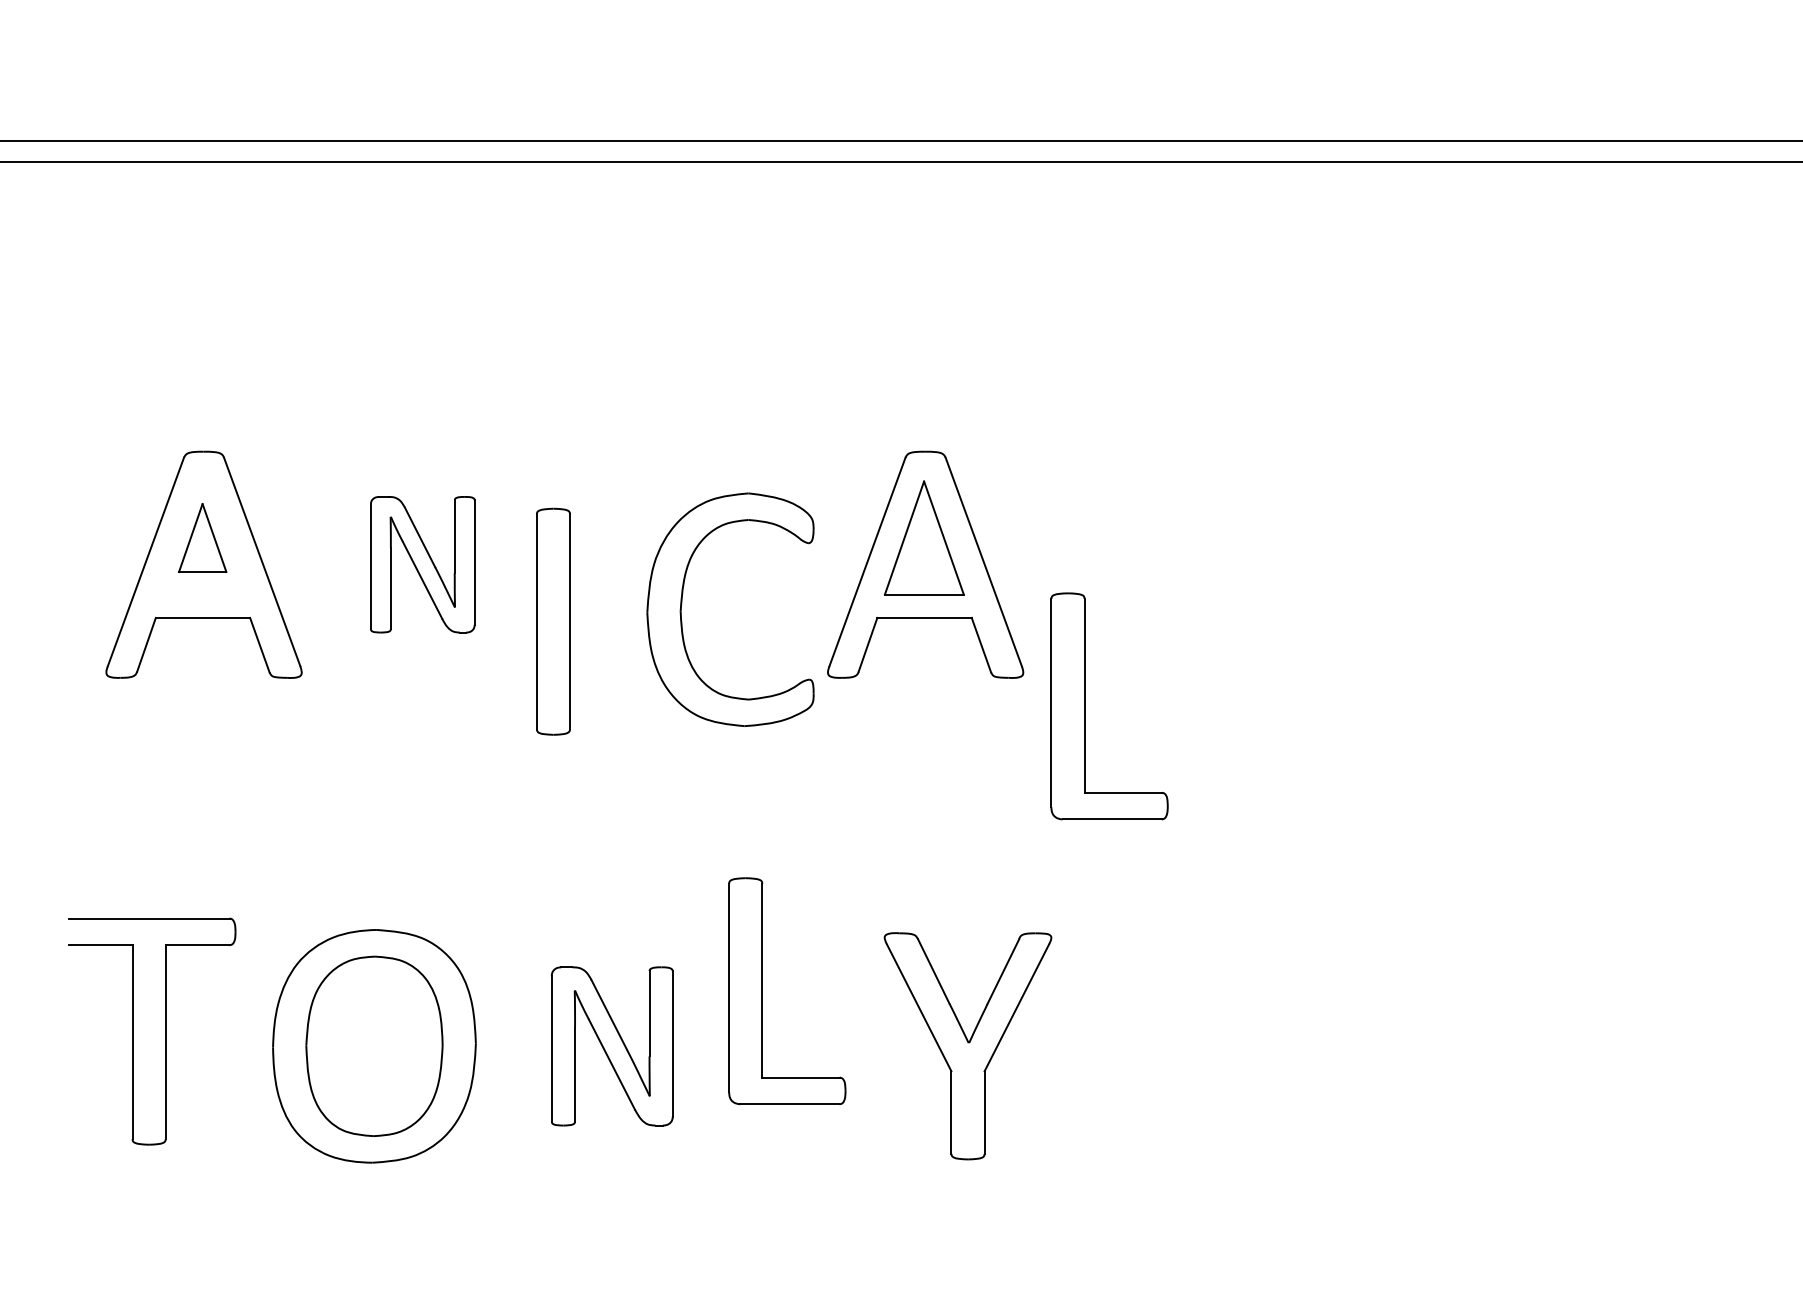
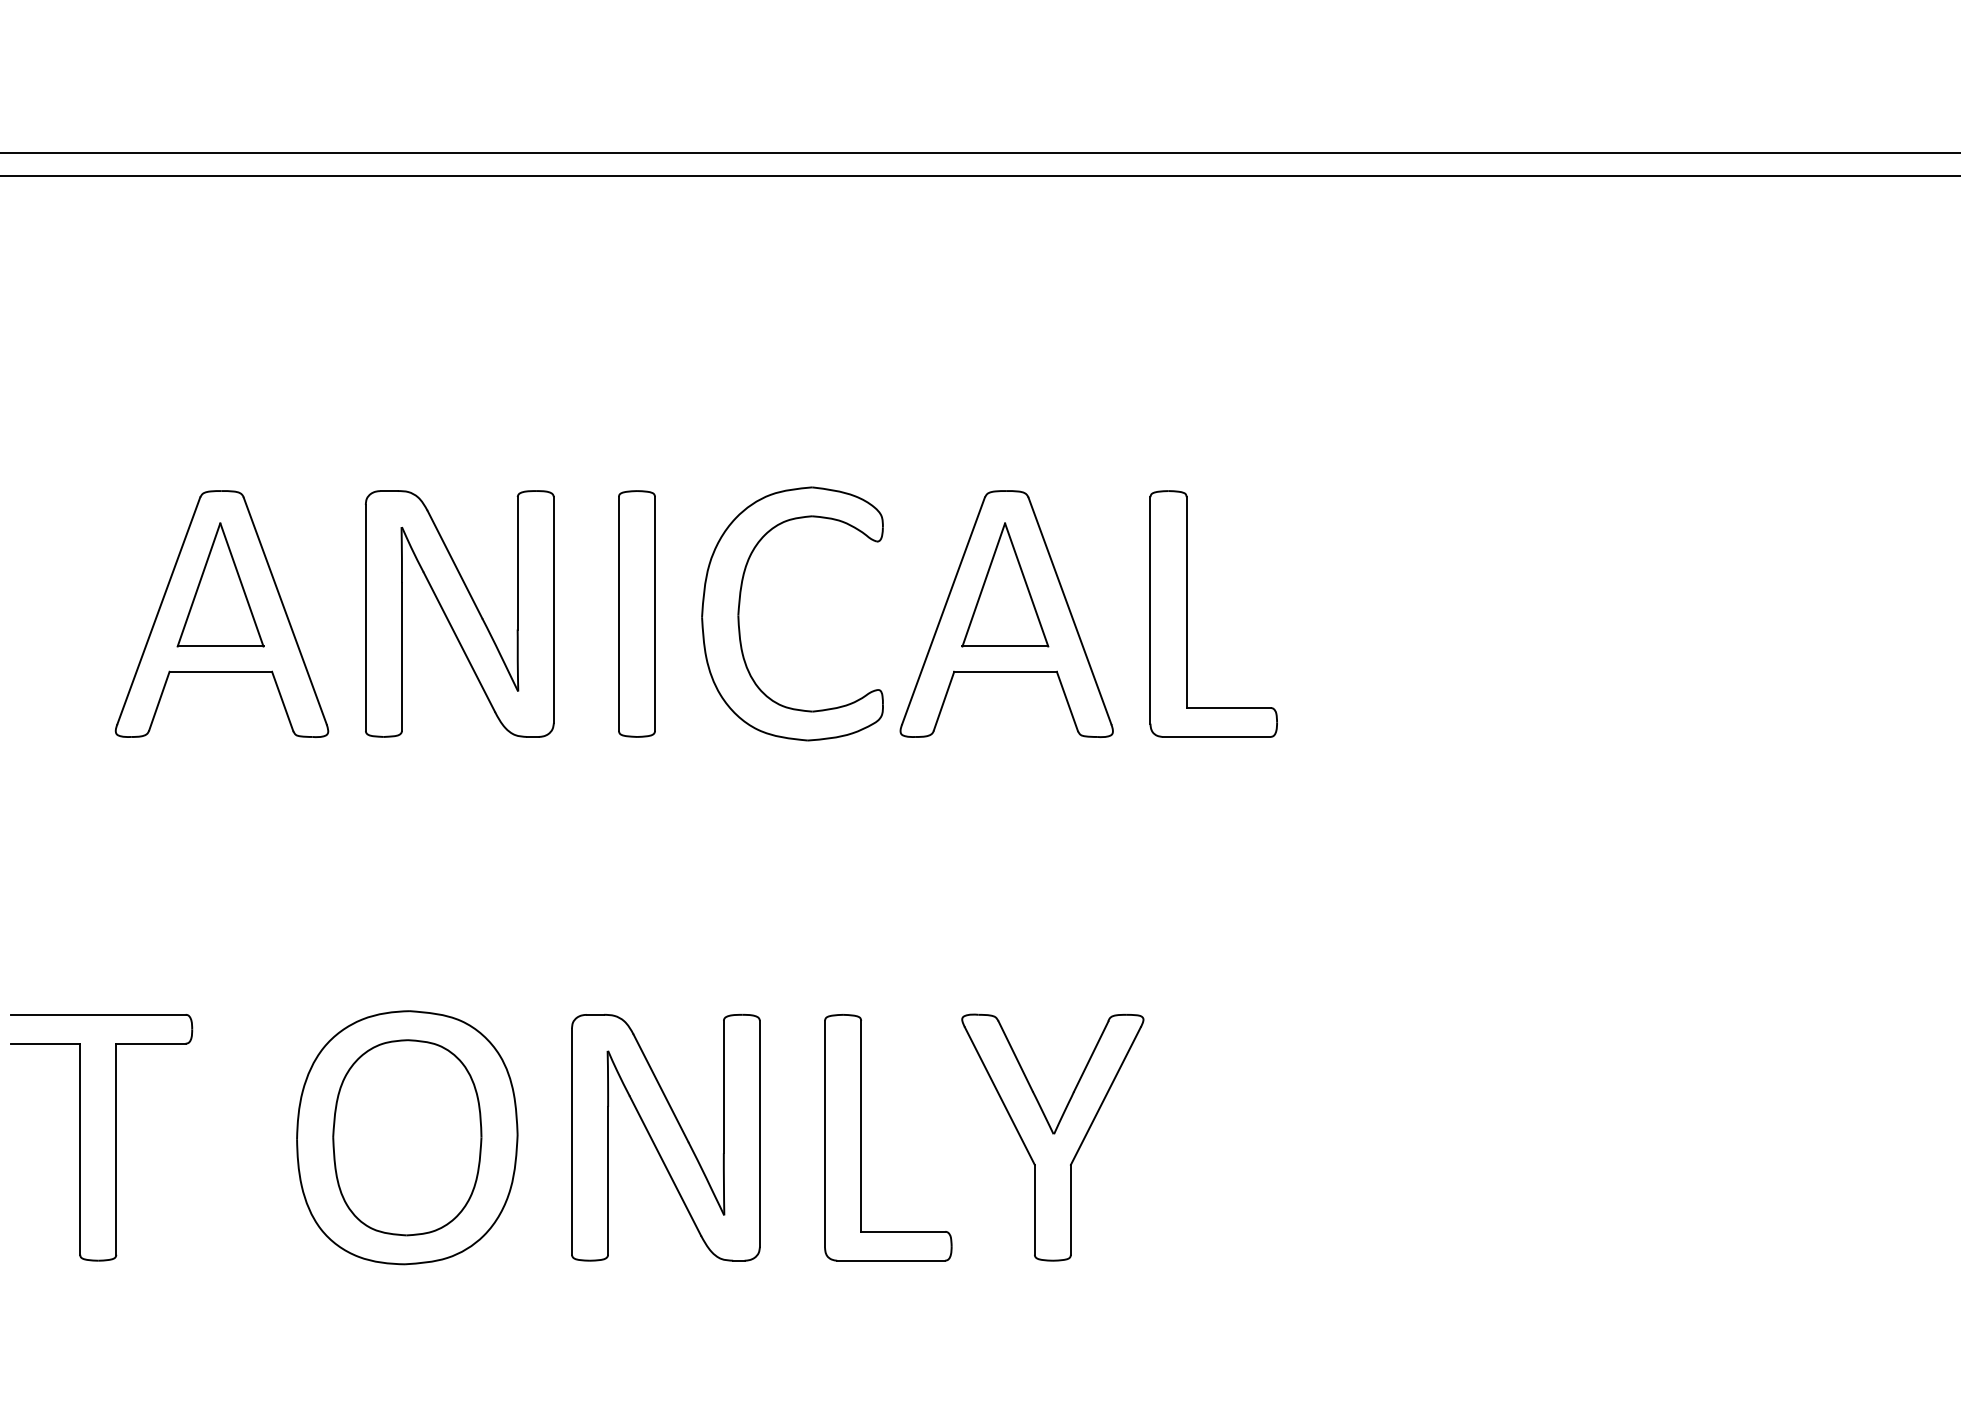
part: (202, 537) -> (220, 584), size x1.67
part: (422, 564) -> (459, 613), size x1.67
part: (682, 601) -> (740, 604), moved
part: (553, 621) -> (636, 613), moved
part: (1085, 705) -> (1187, 613), moved
part: (762, 990) -> (861, 1137), moved
part: (164, 1031) -> (115, 1137), moved
part: (611, 1046) -> (665, 1137), size x1.43

